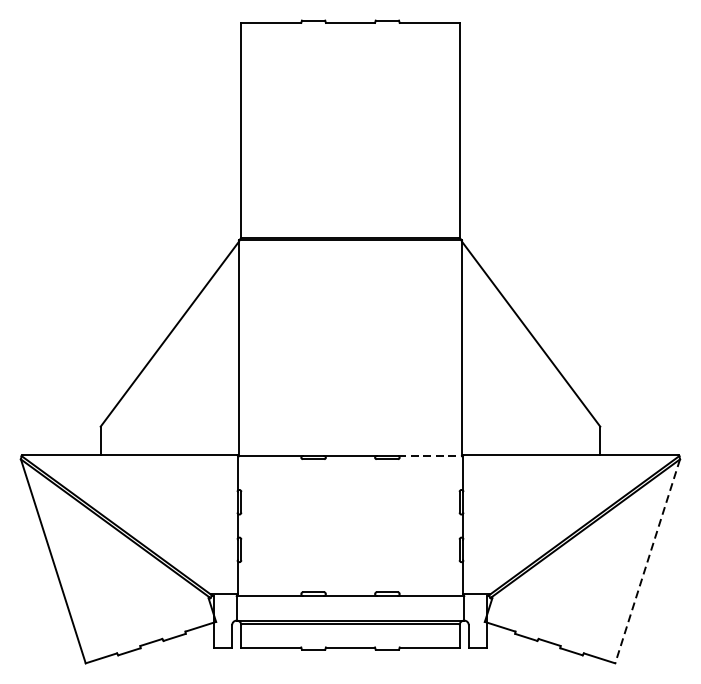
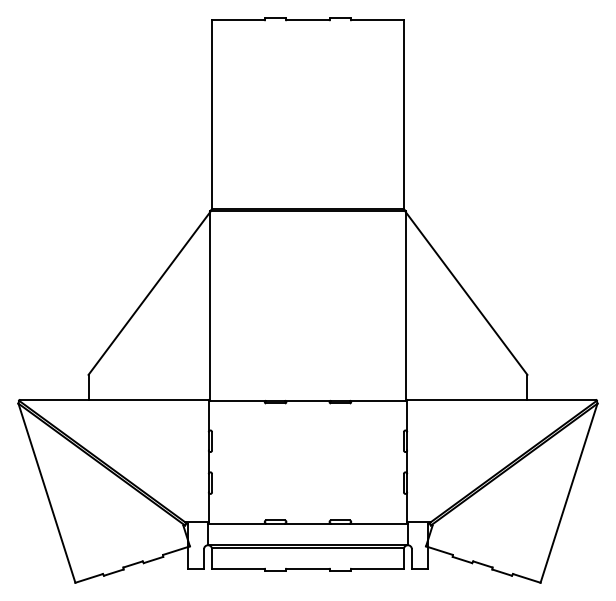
line: (430, 455) -> (378, 400), dashed -> solid
line: (648, 561) -> (569, 493), dashed -> solid

